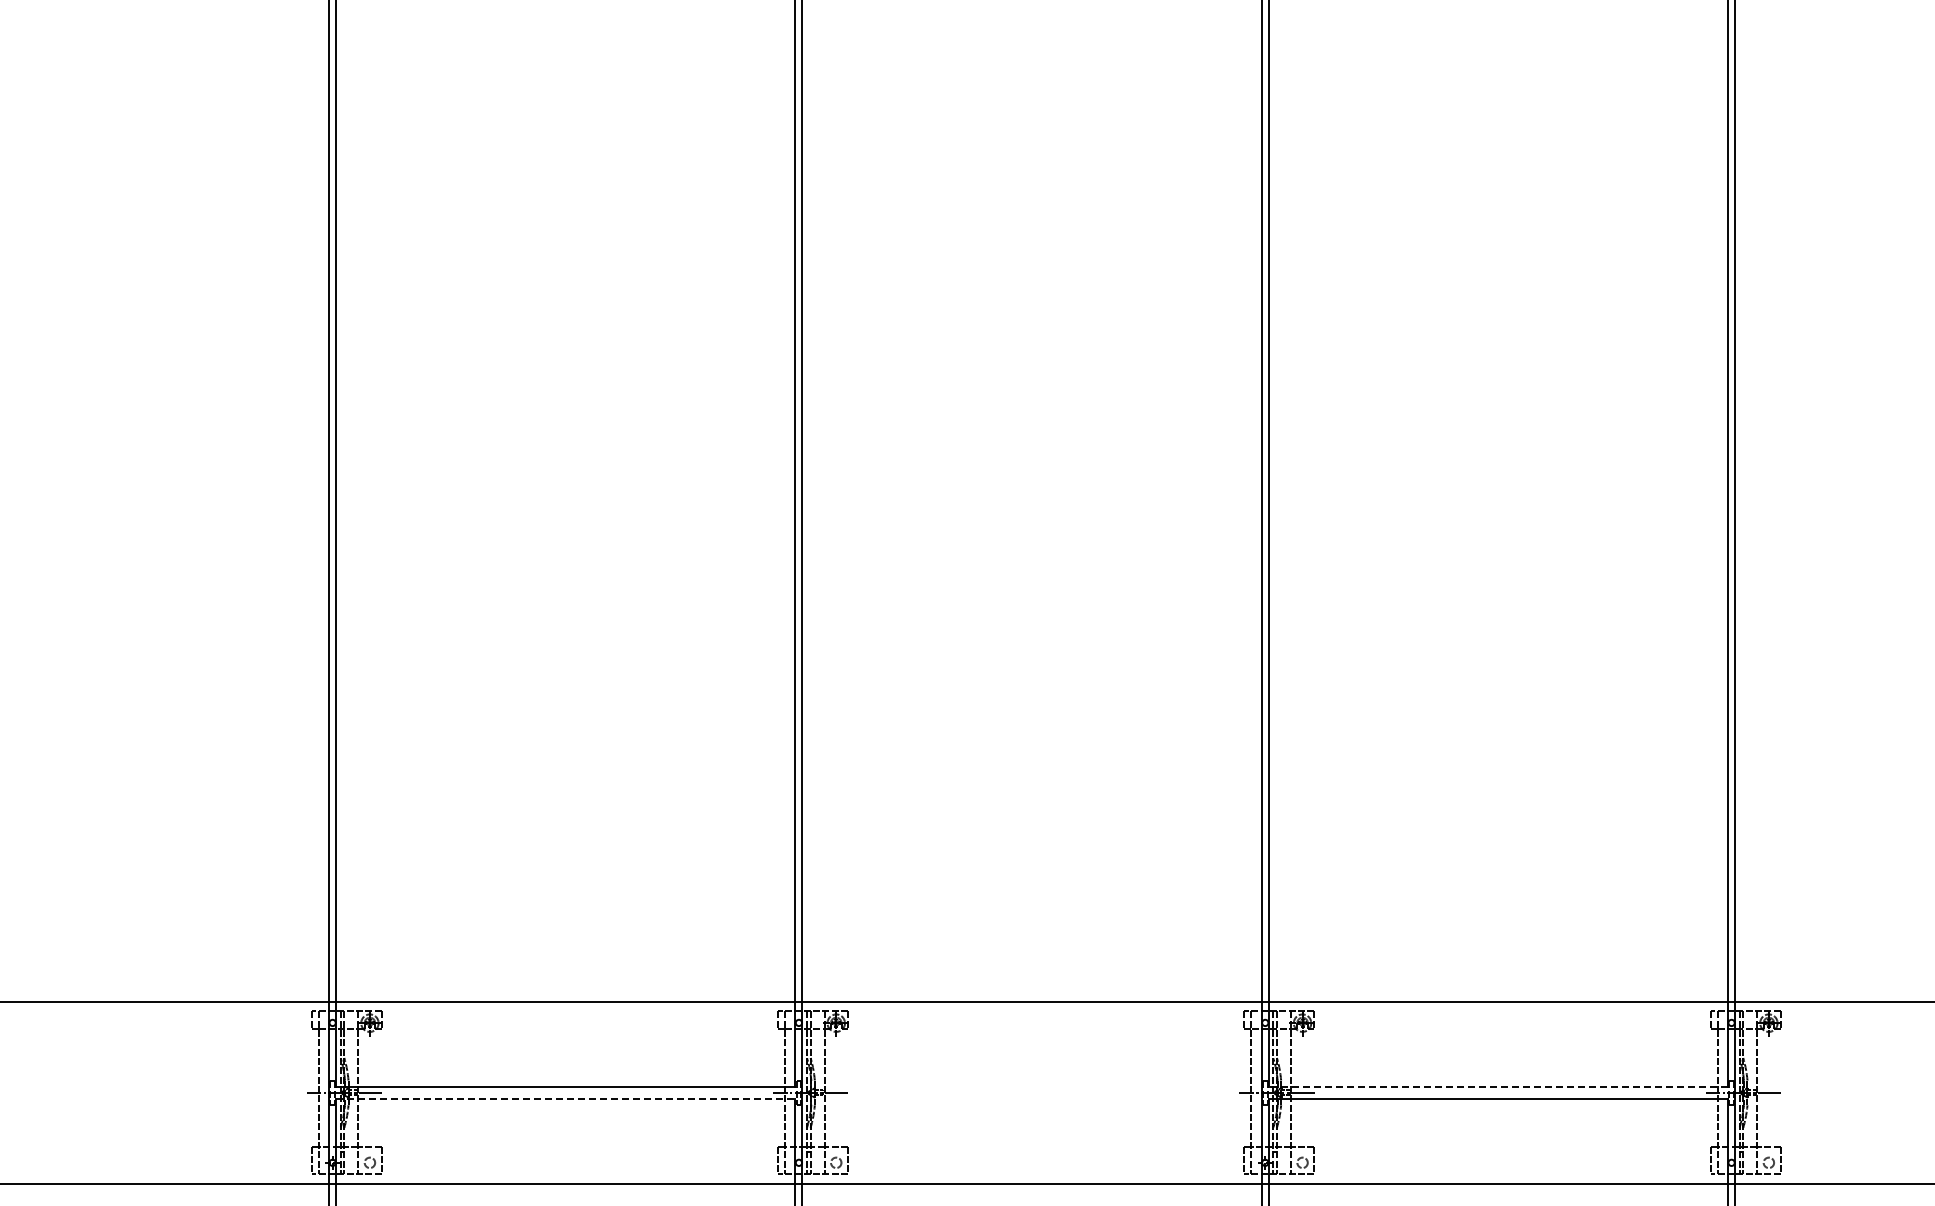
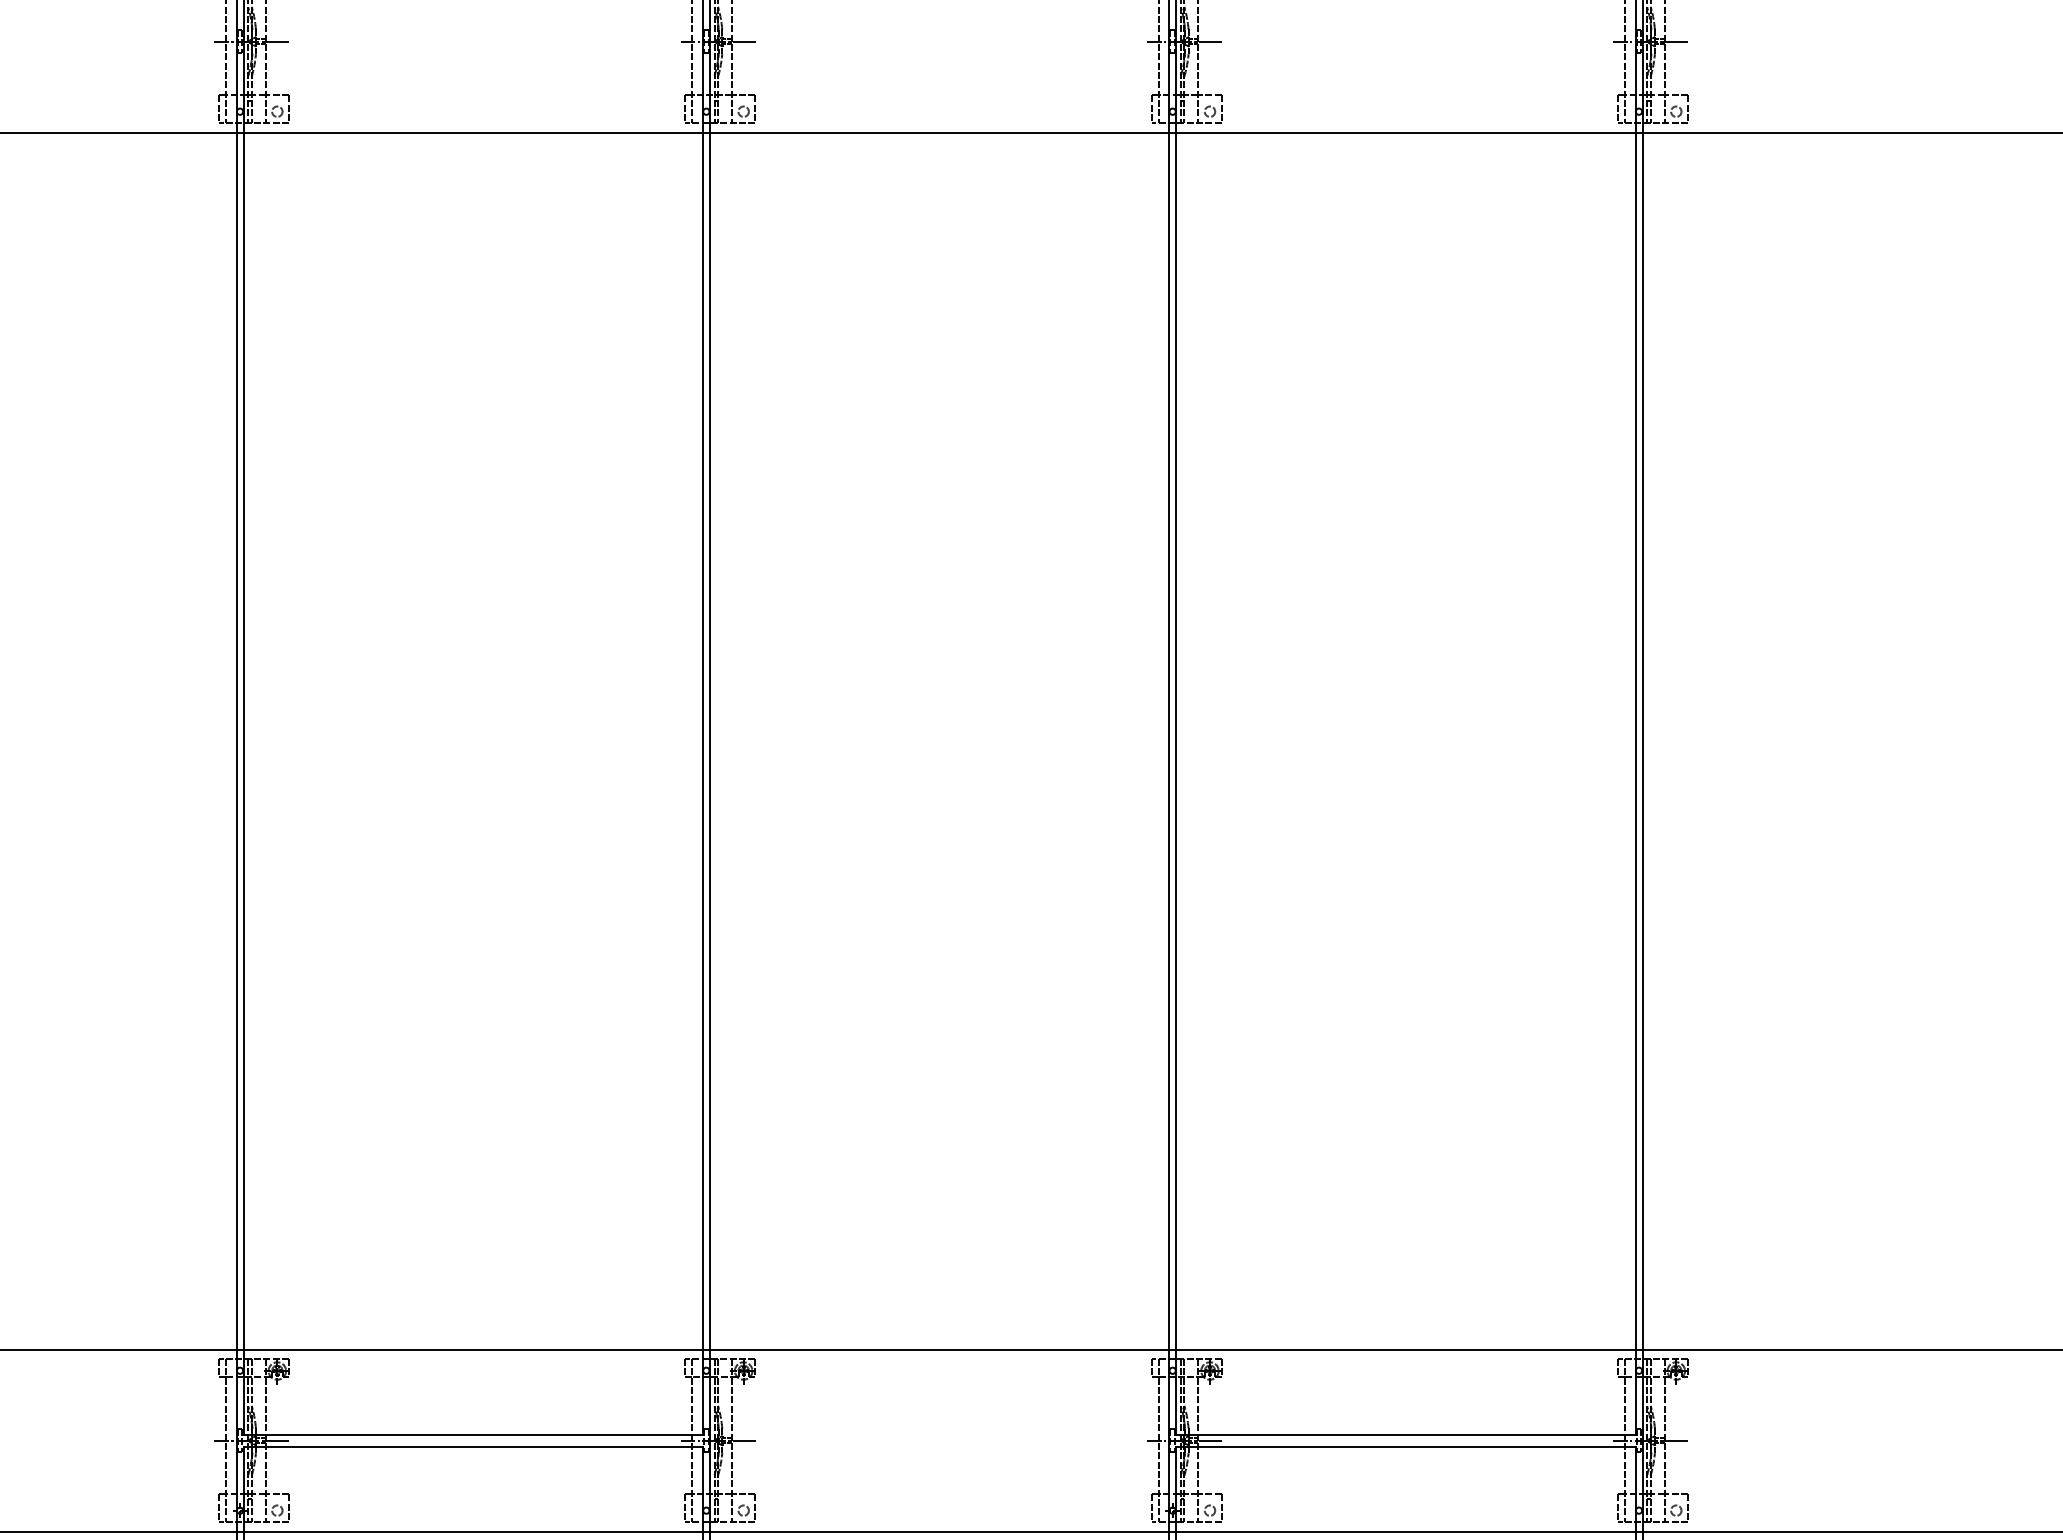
line: (1498, 1086) -> (1405, 1434), dashed -> solid
line: (566, 1098) -> (473, 1446), dashed -> solid

